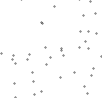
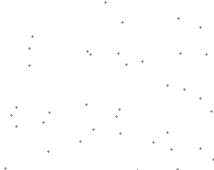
part: (61, 23) -> (130, 62), added
part: (14, 27) -> (30, 50), added
part: (83, 44) -> (163, 139), moved
part: (61, 51) -> (118, 121), size x1.67

